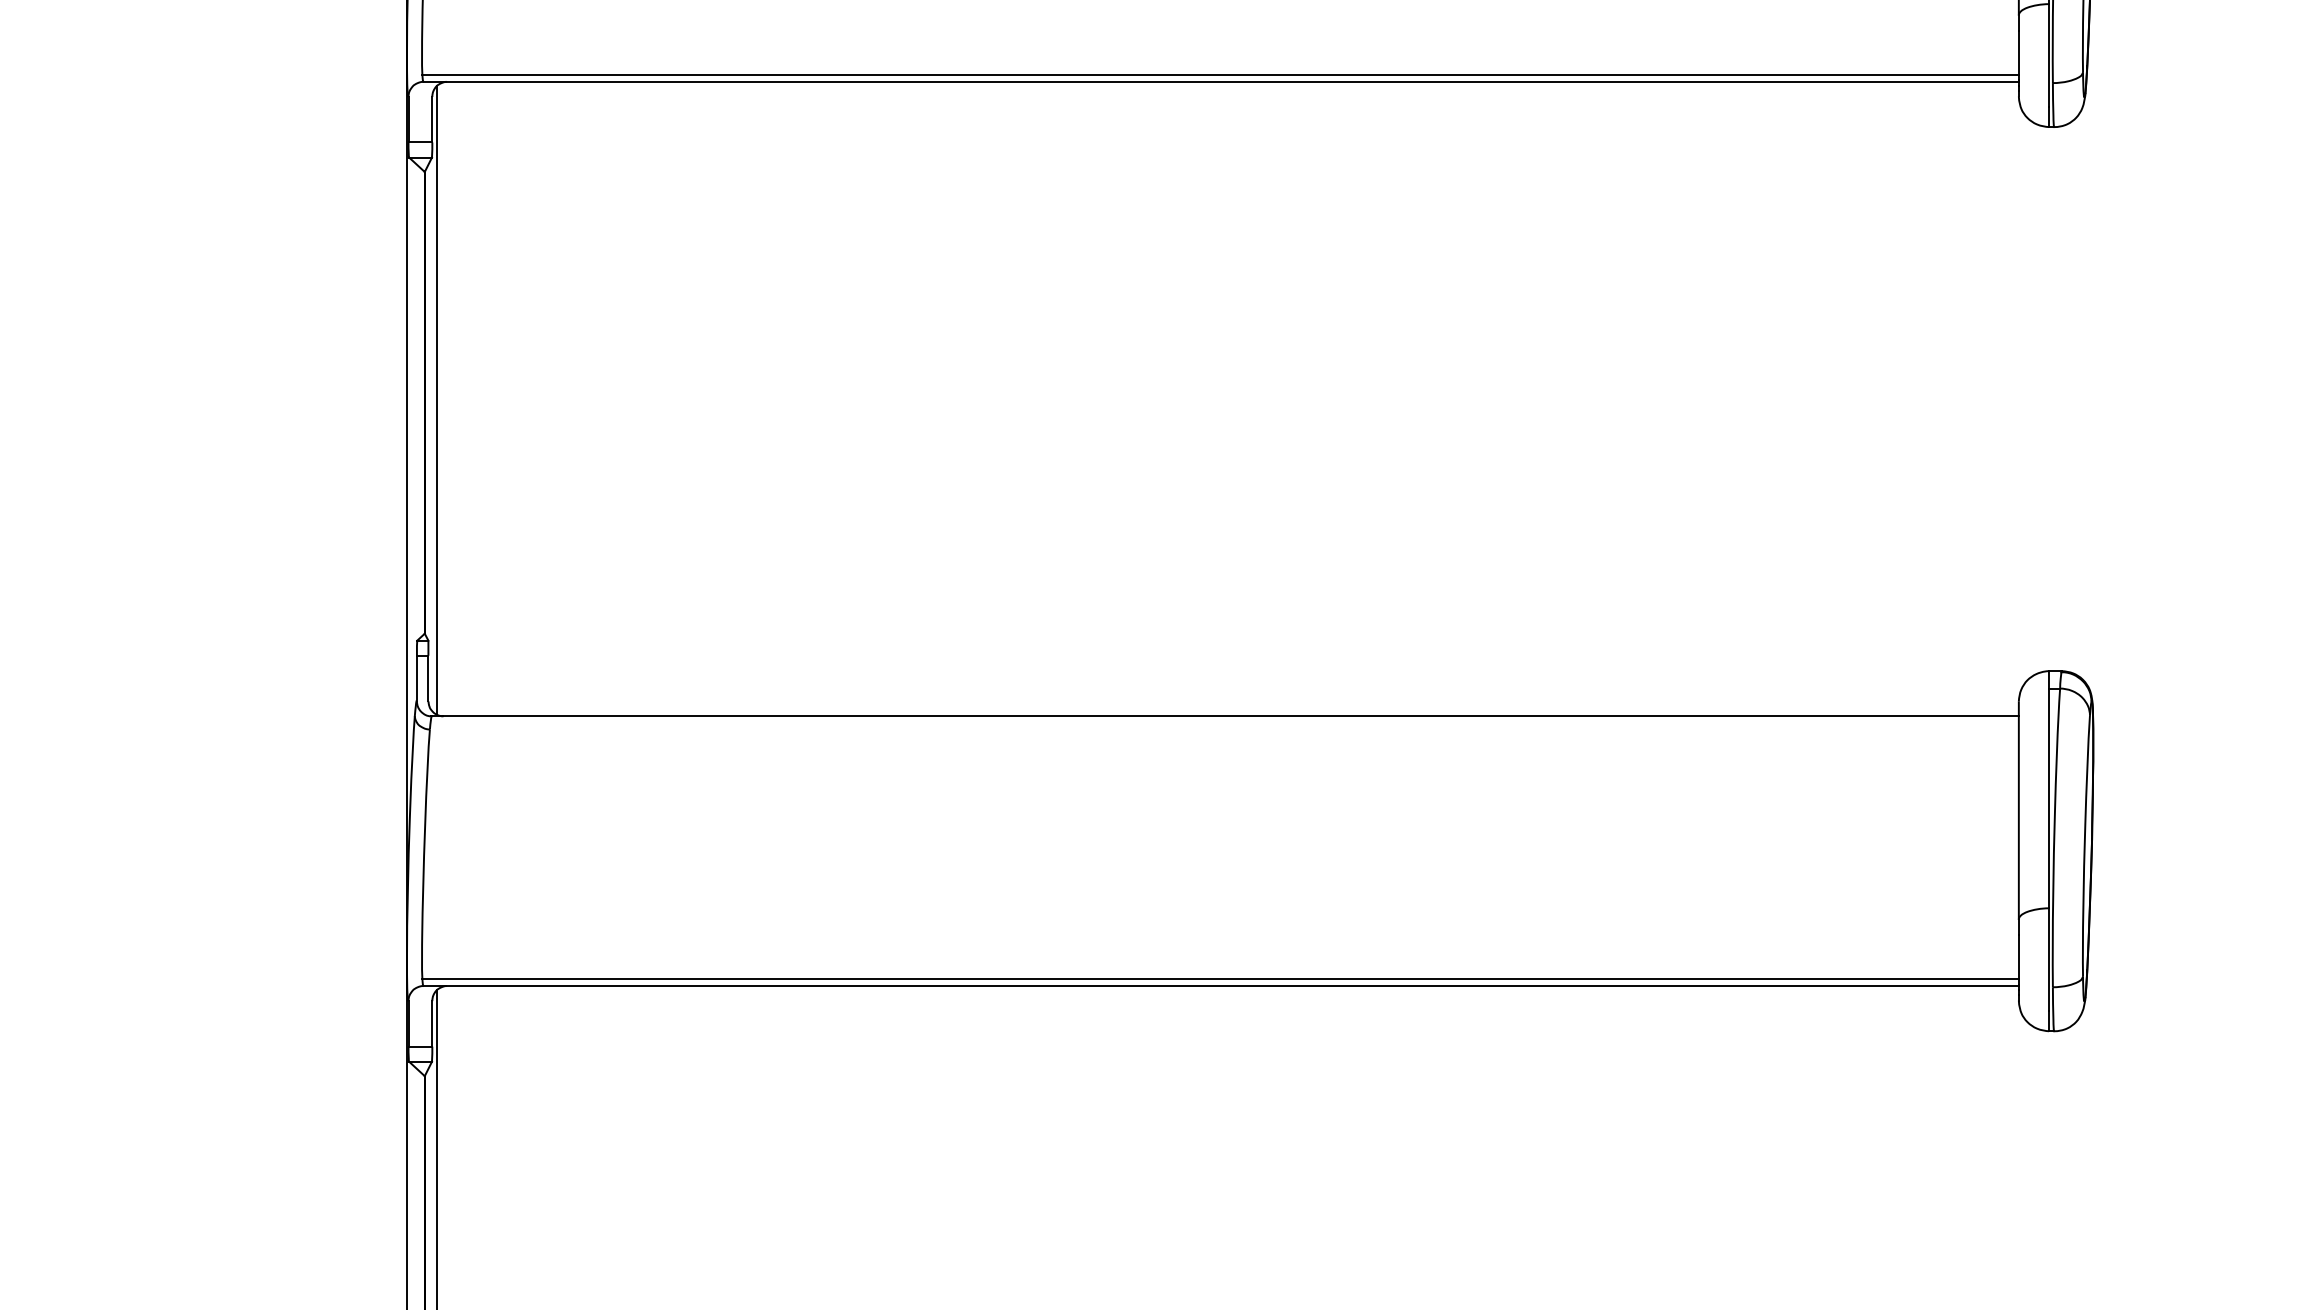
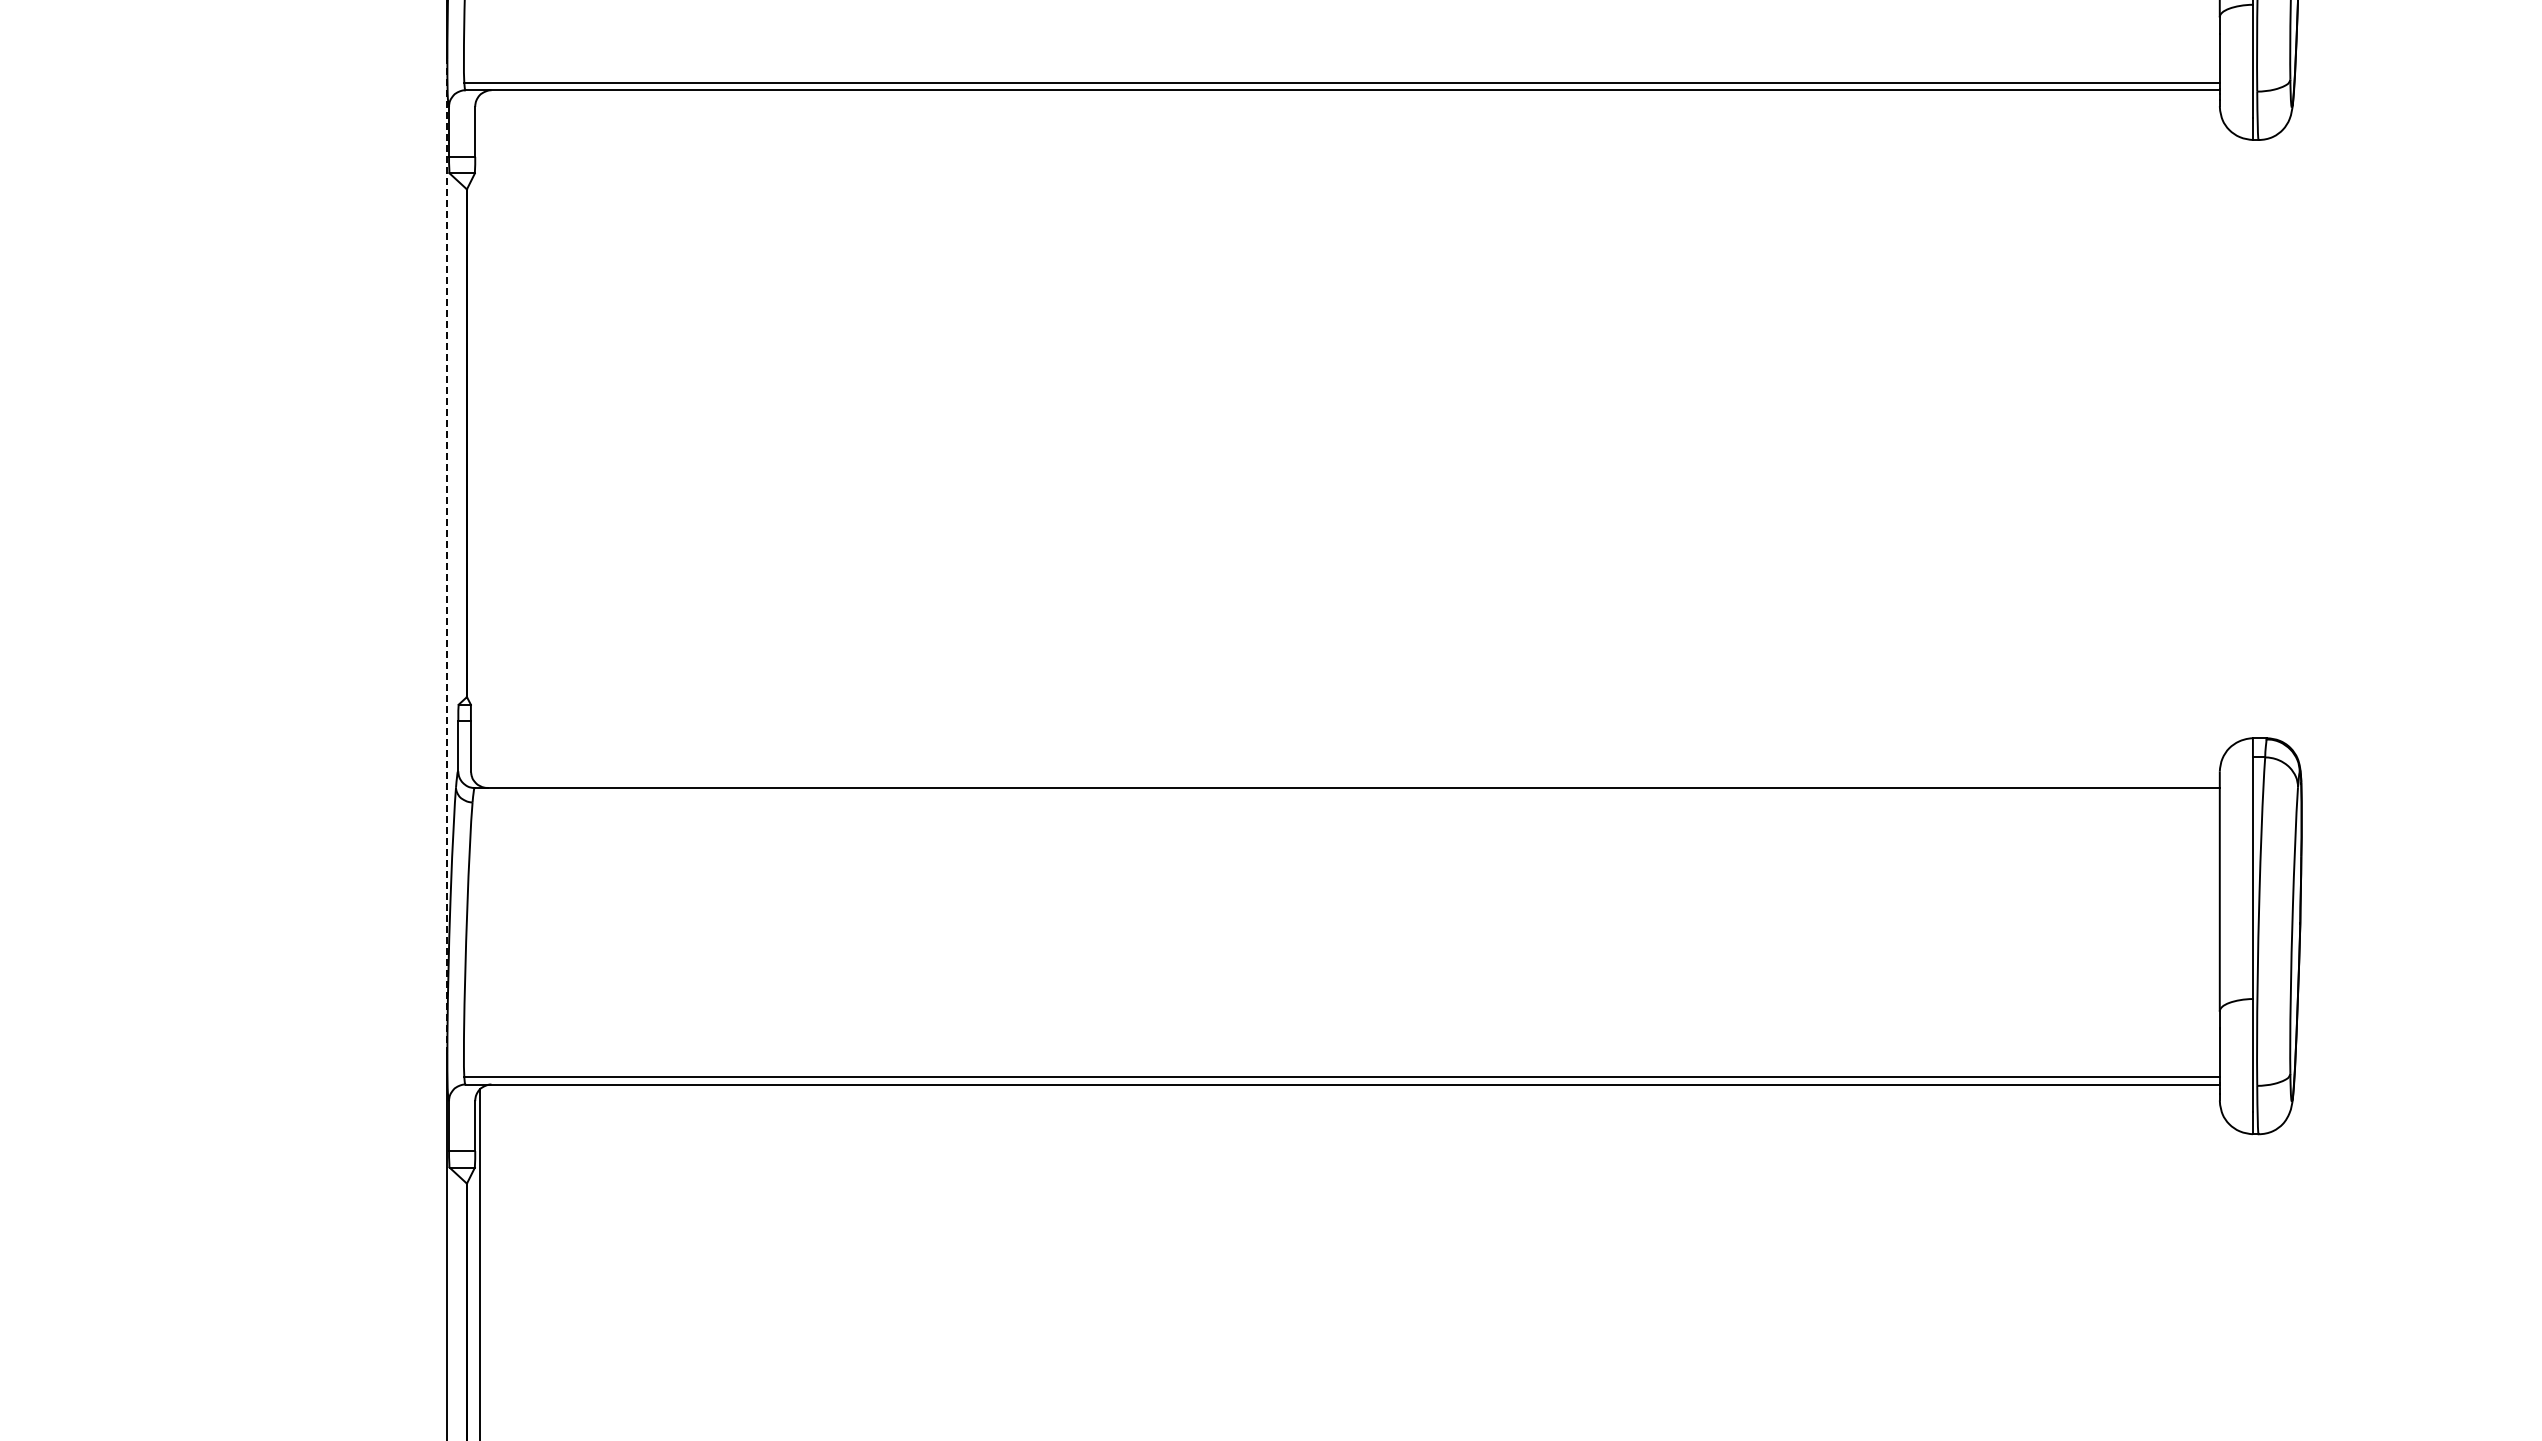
line: (437, 400) -> (480, 440), removed
line: (407, 505) -> (447, 556), solid -> dashed

